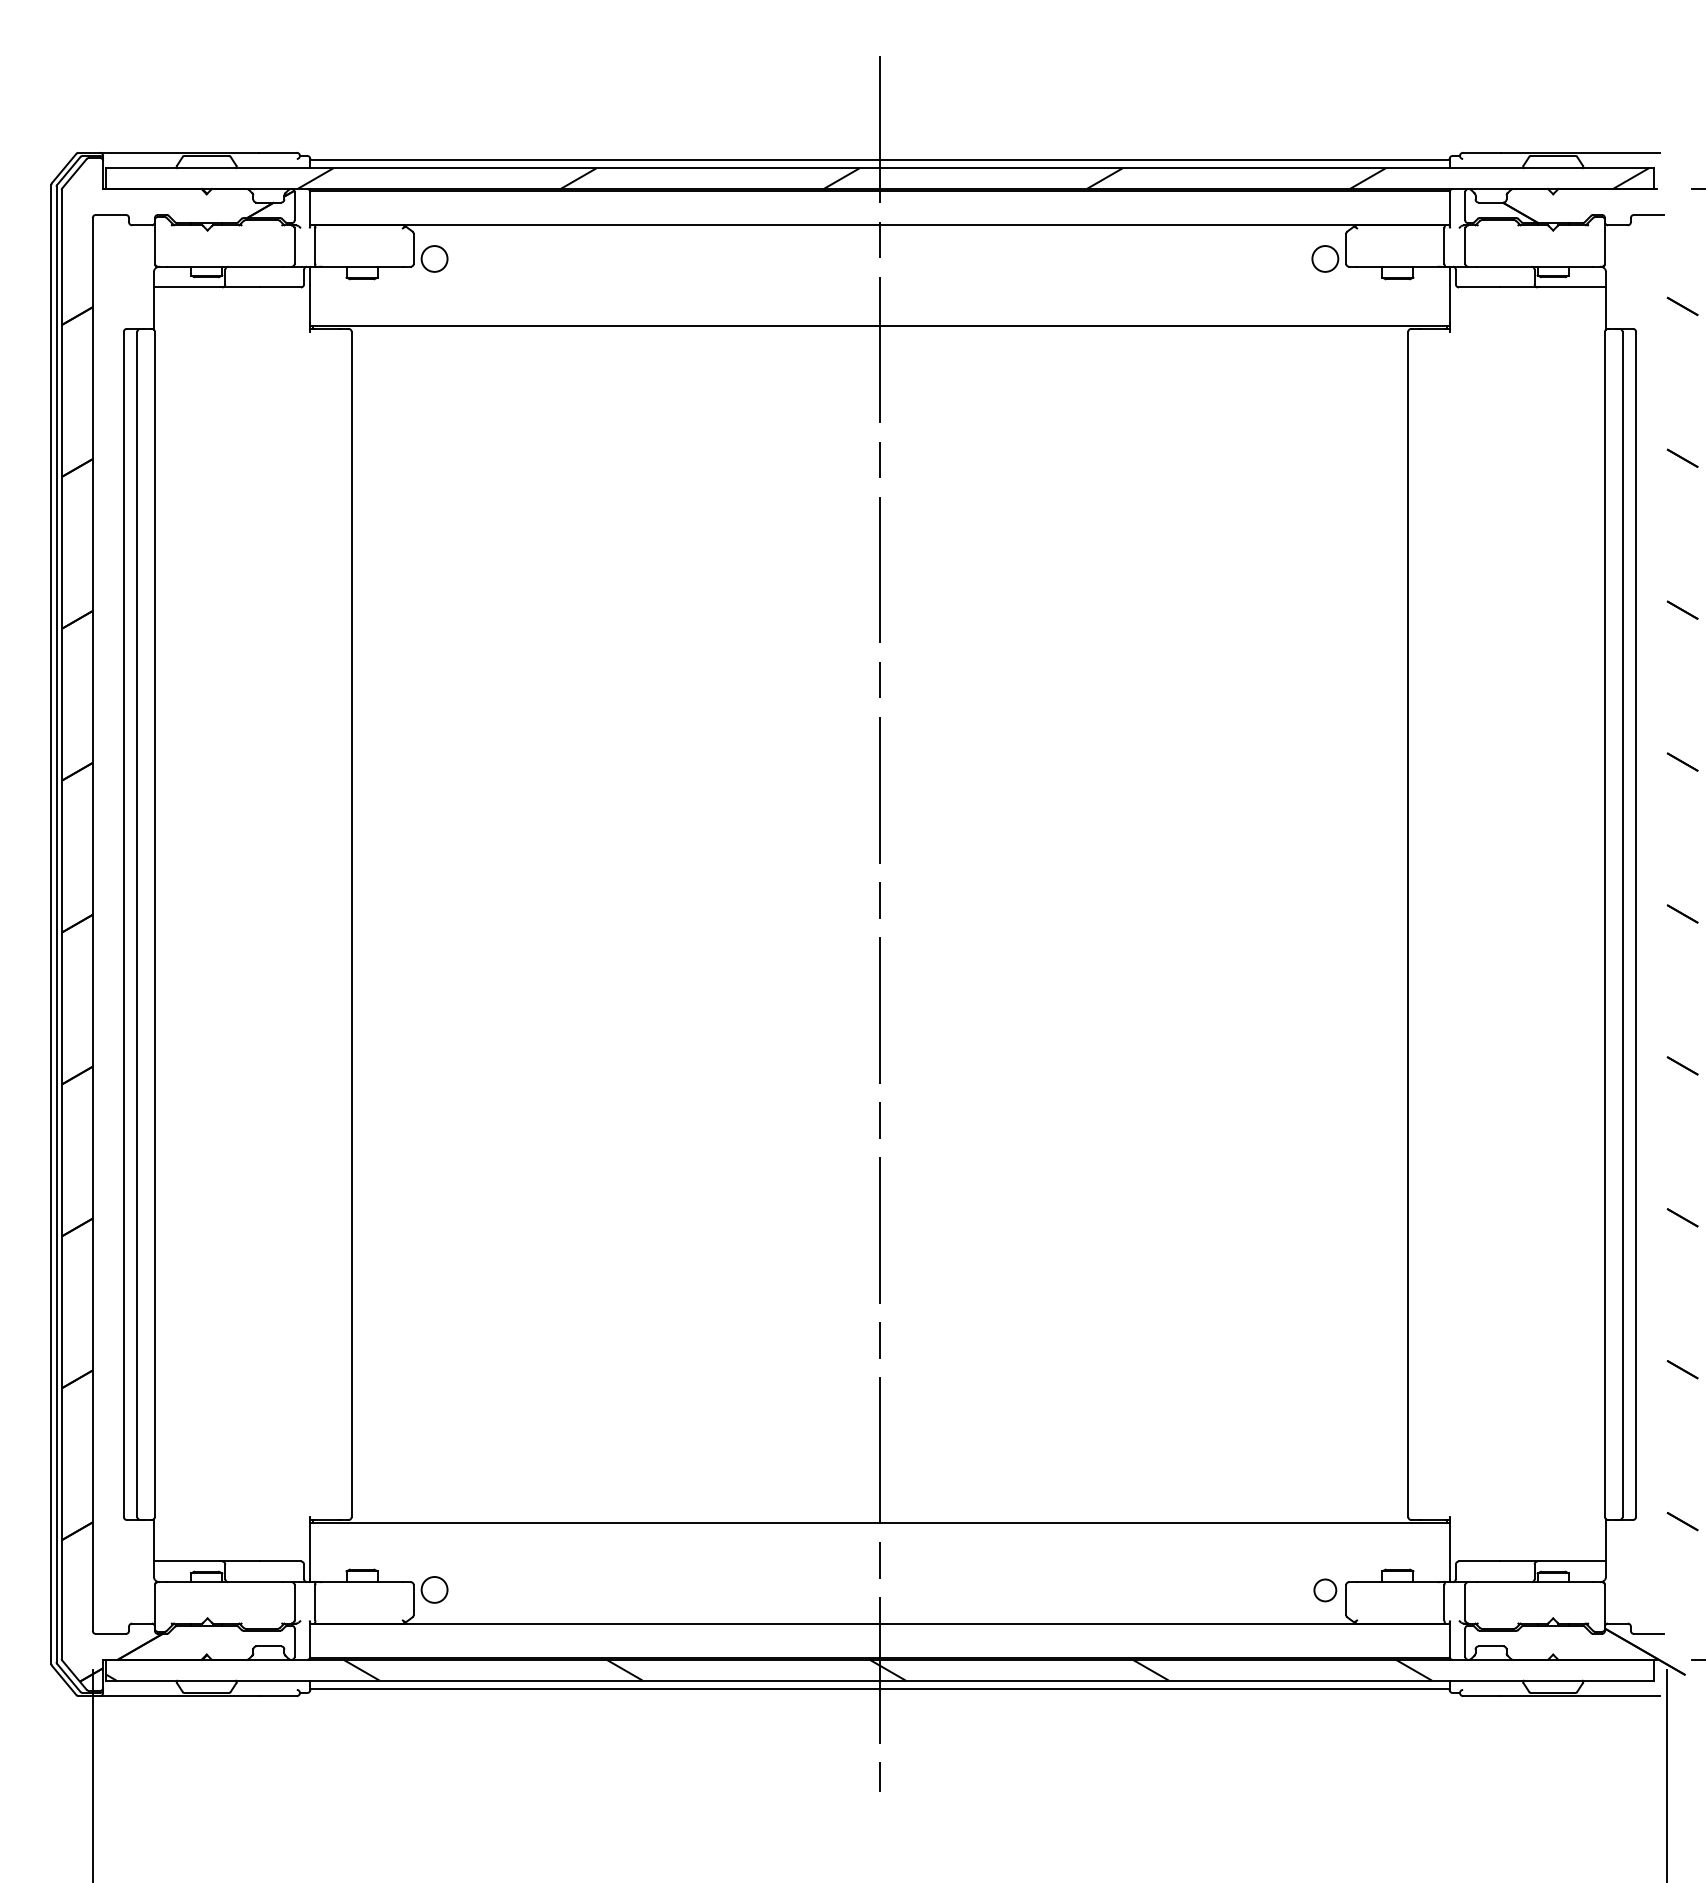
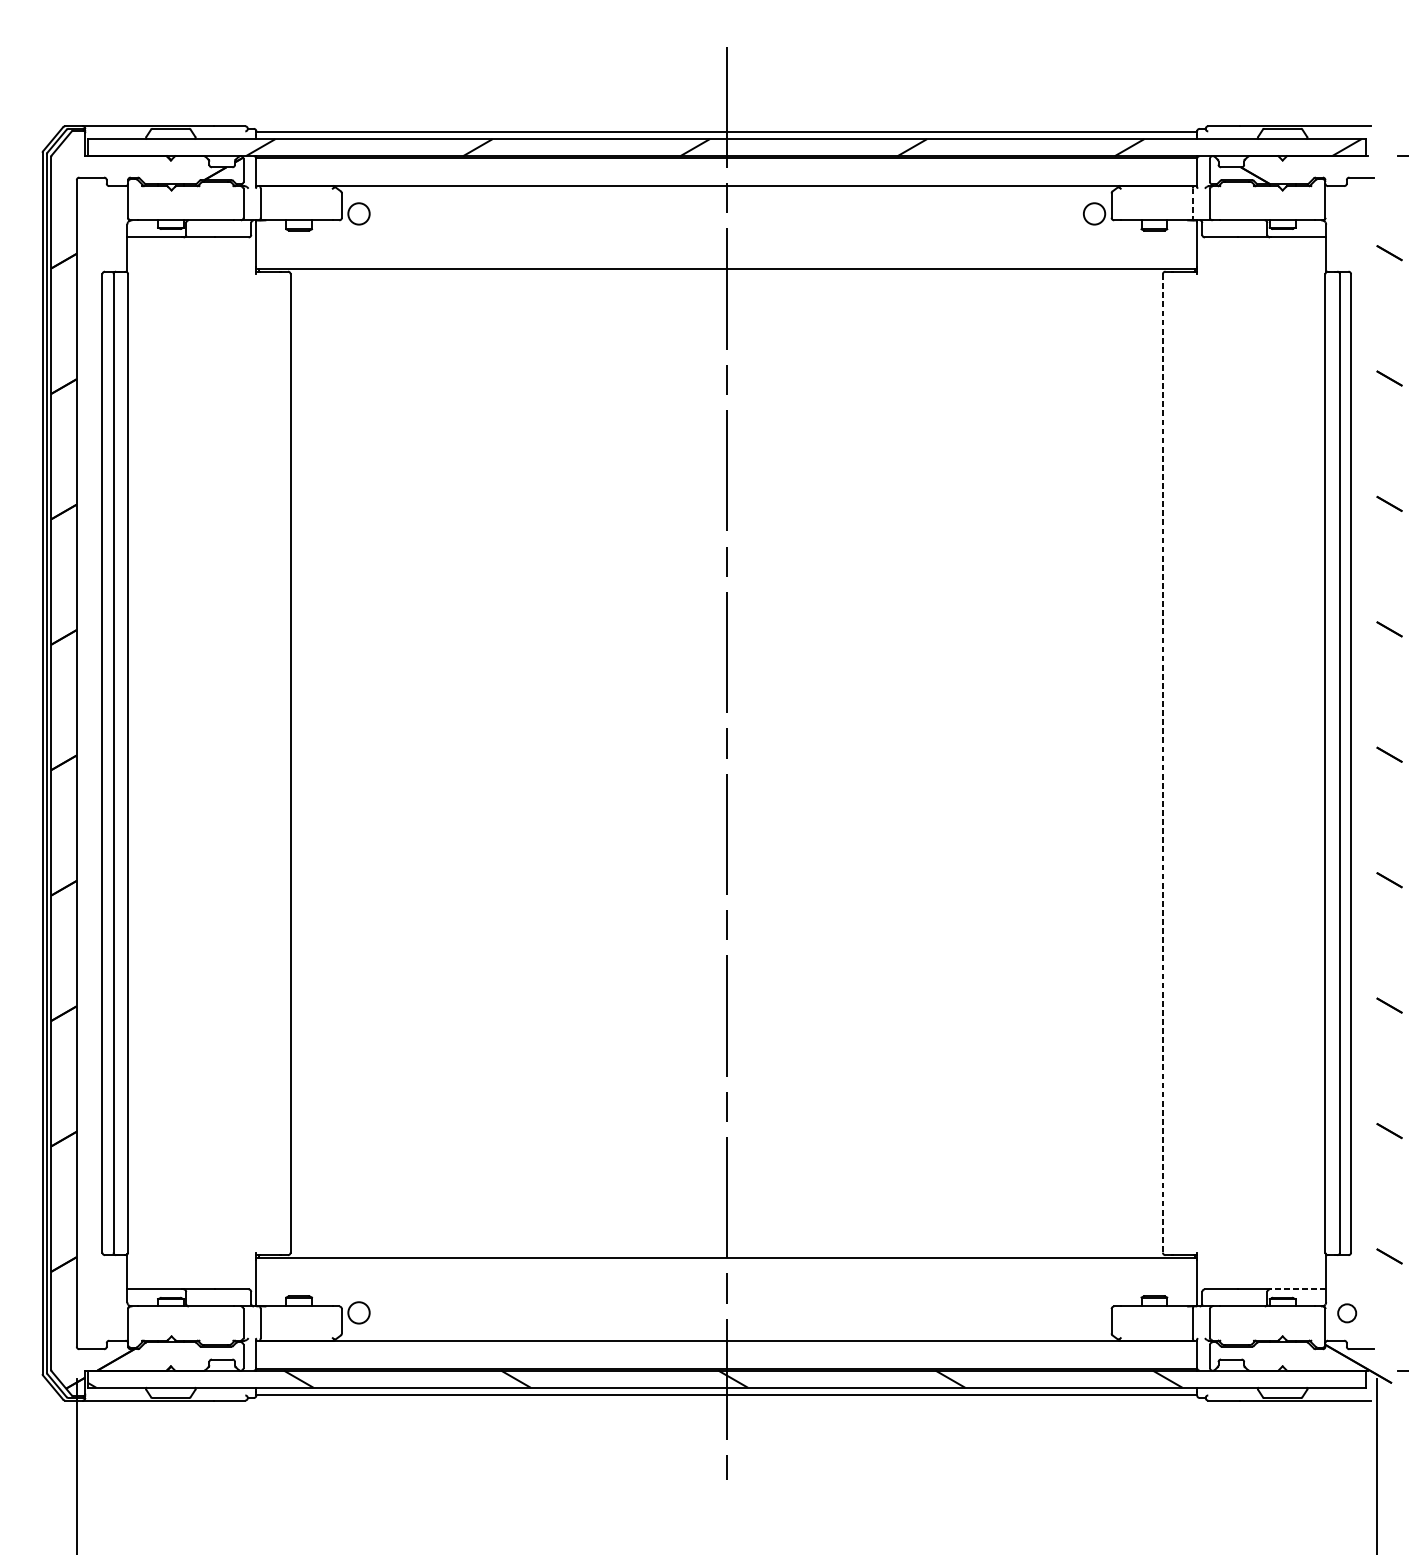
line: (1444, 246) -> (1192, 203), solid -> dashed
line: (1408, 924) -> (1163, 763), solid -> dashed
line: (1572, 1561) -> (1298, 1289), solid -> dashed
circle: (1325, 1590) -> (1347, 1313), moved

